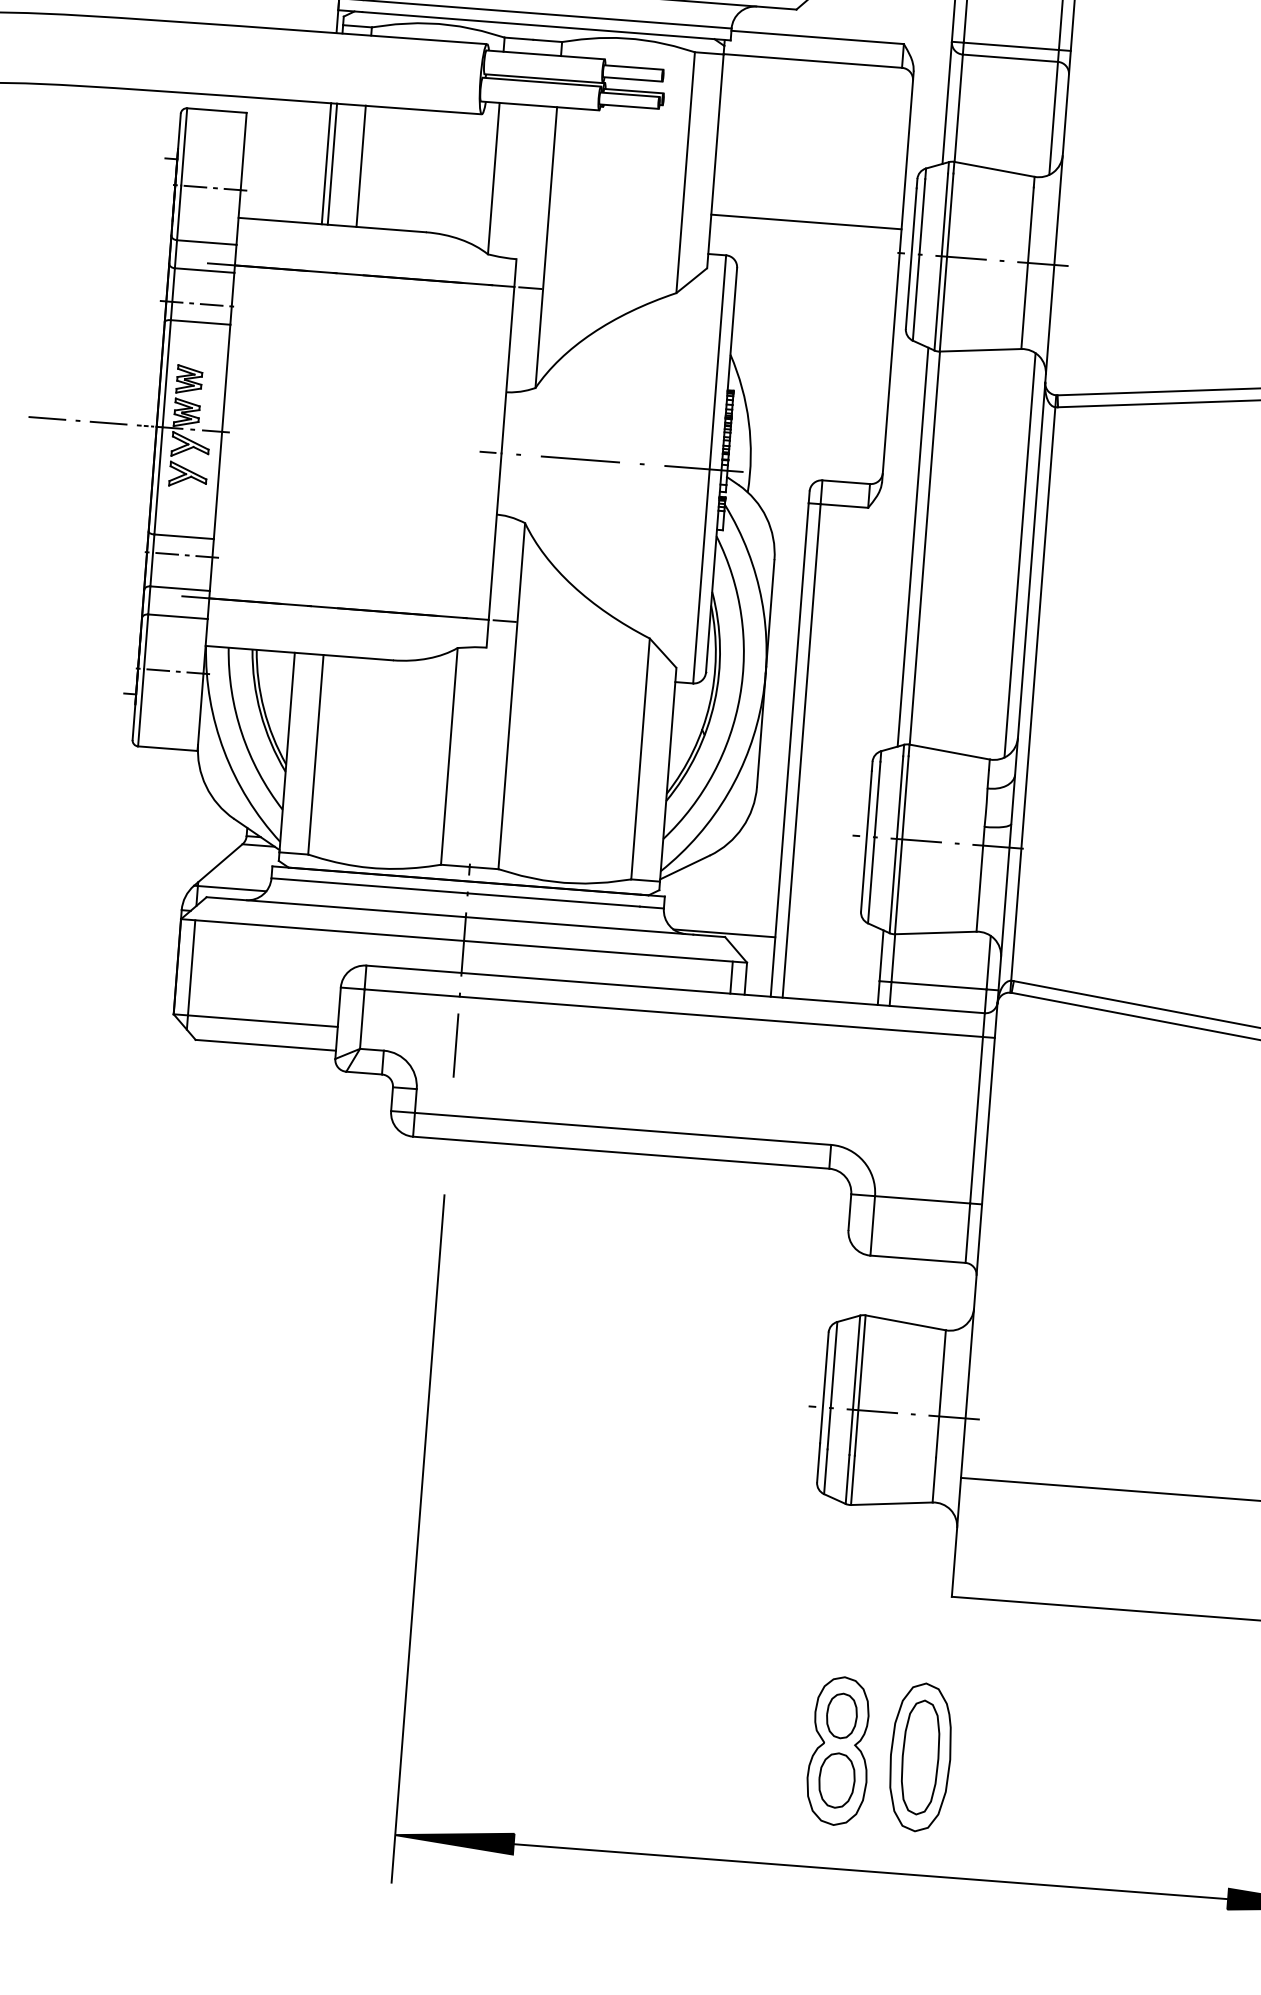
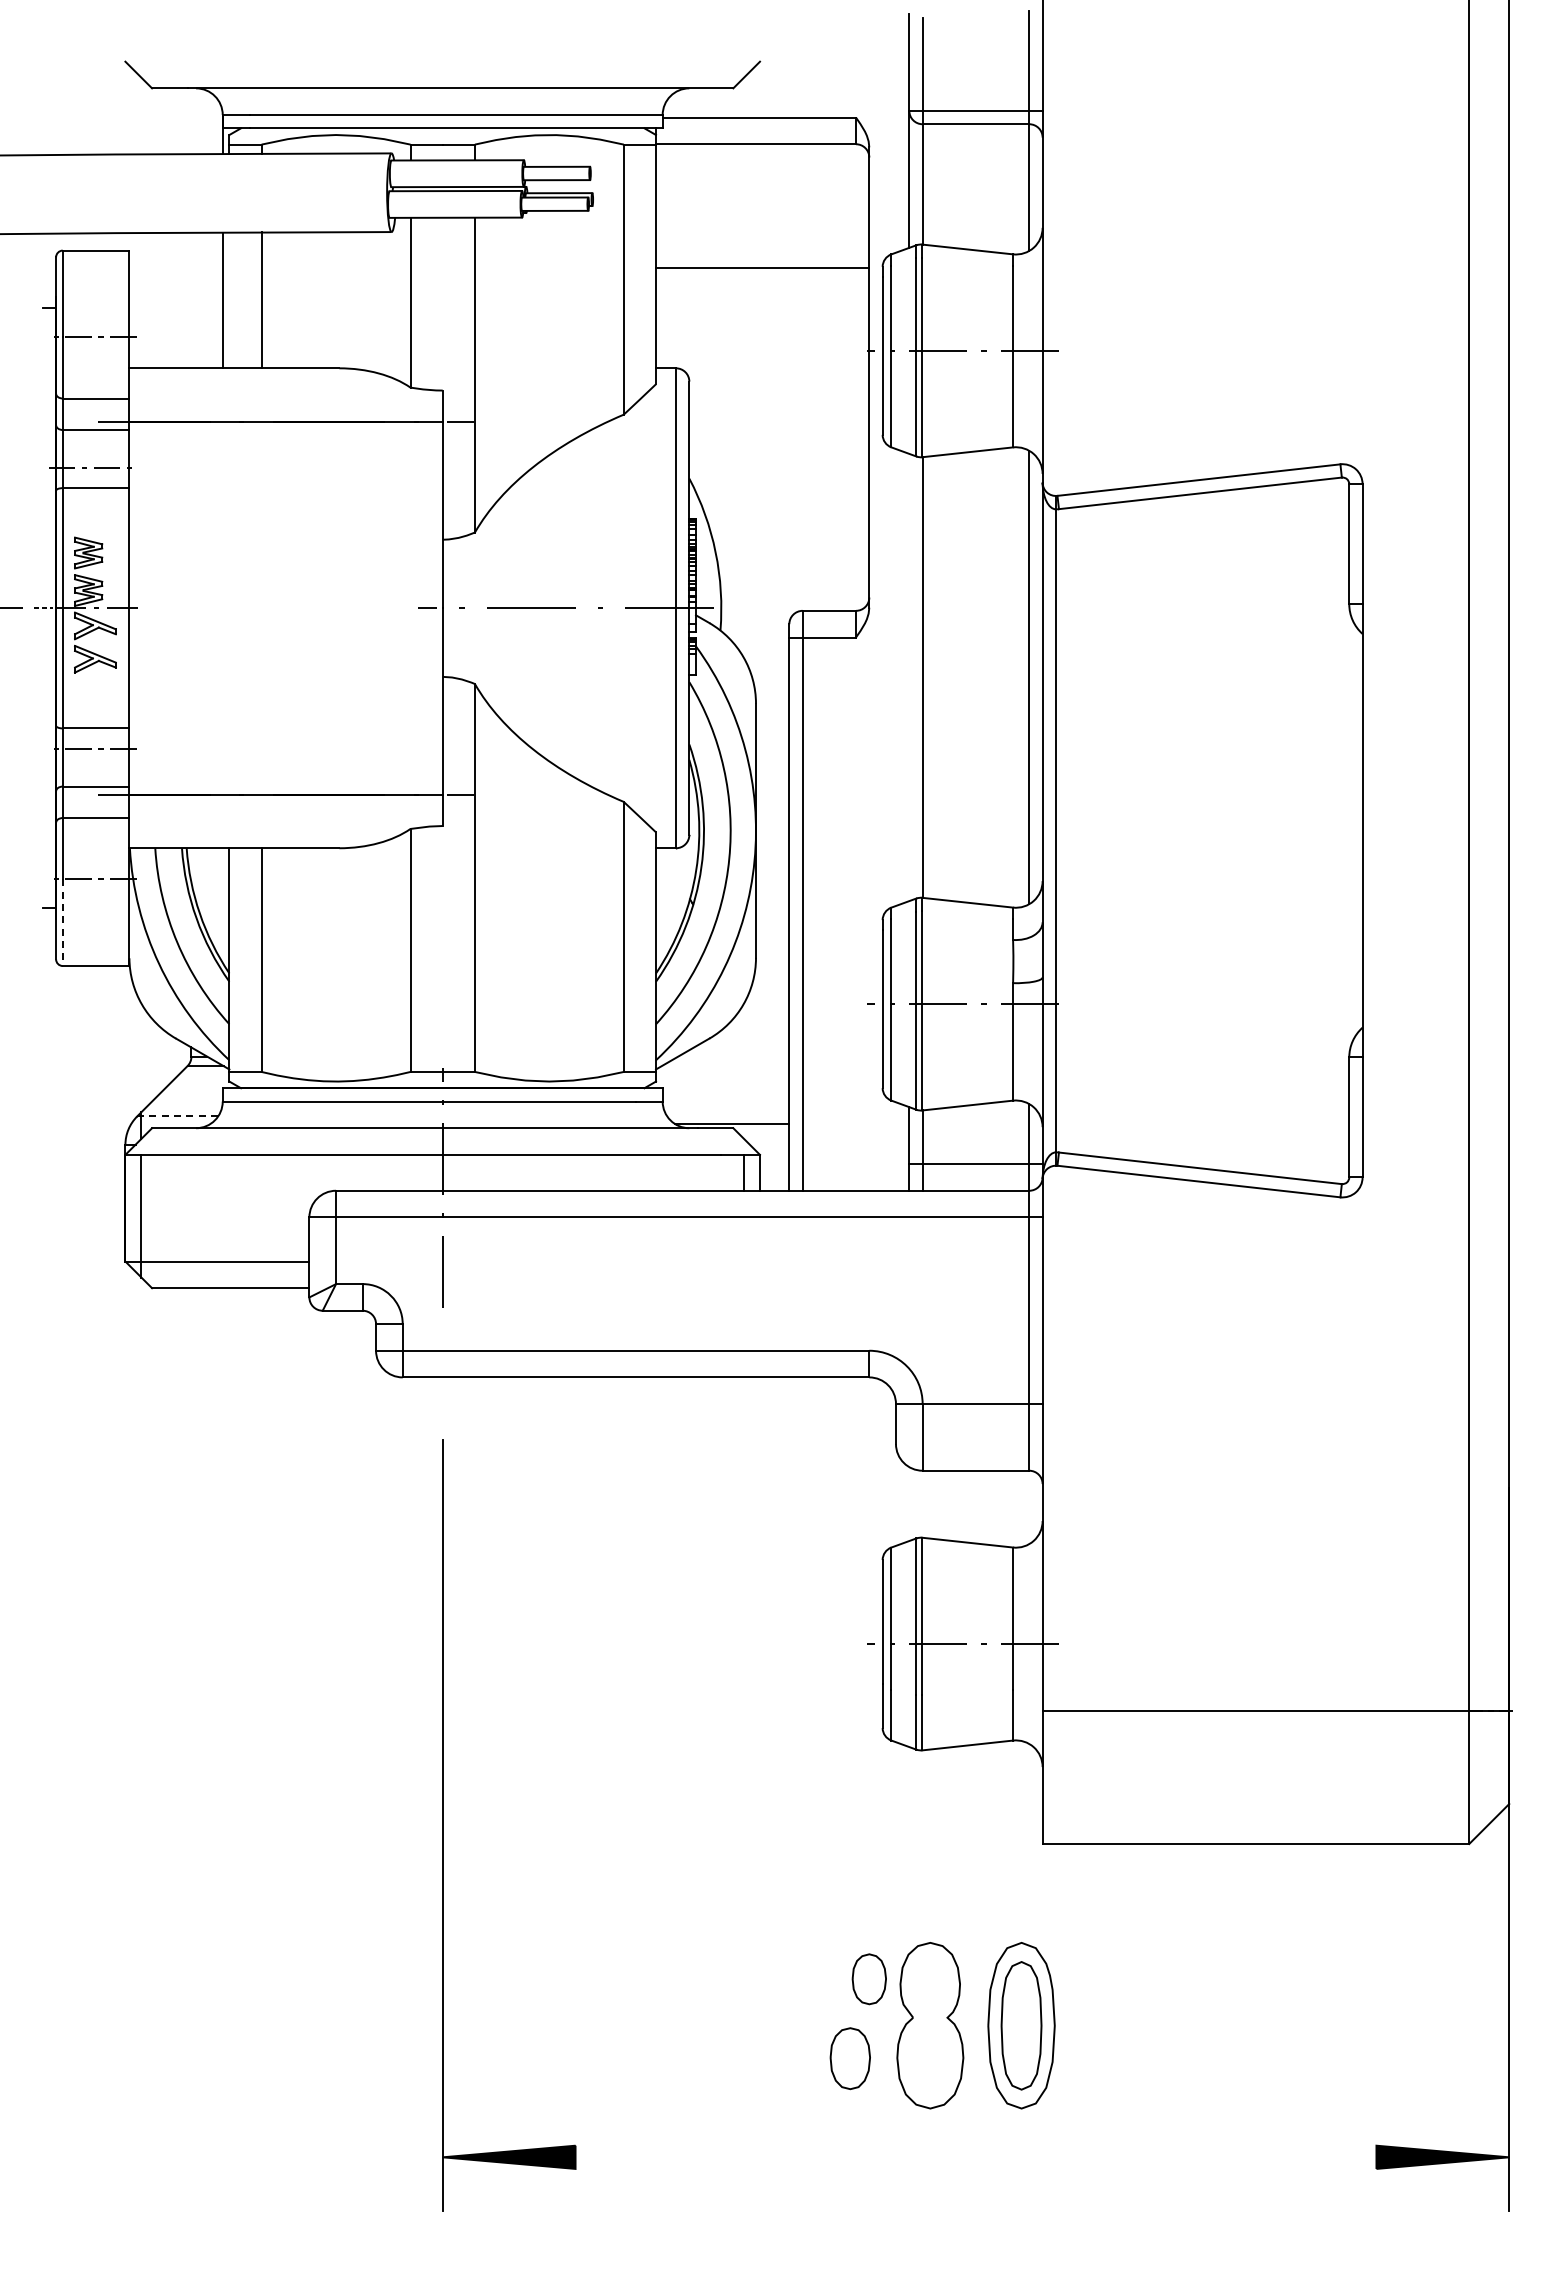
line: (332, 164) -> (229, 300), removed
line: (806, 222) -> (762, 268), moved
line: (913, 547) -> (909, 677), removed
line: (140, 708) -> (62, 923), solid -> dashed
line: (230, 888) -> (177, 1116), solid -> dashed
part: (841, 1716) -> (868, 1979), moved
part: (836, 1780) -> (849, 2058), moved
line: (870, 1871) -> (975, 2157), removed

